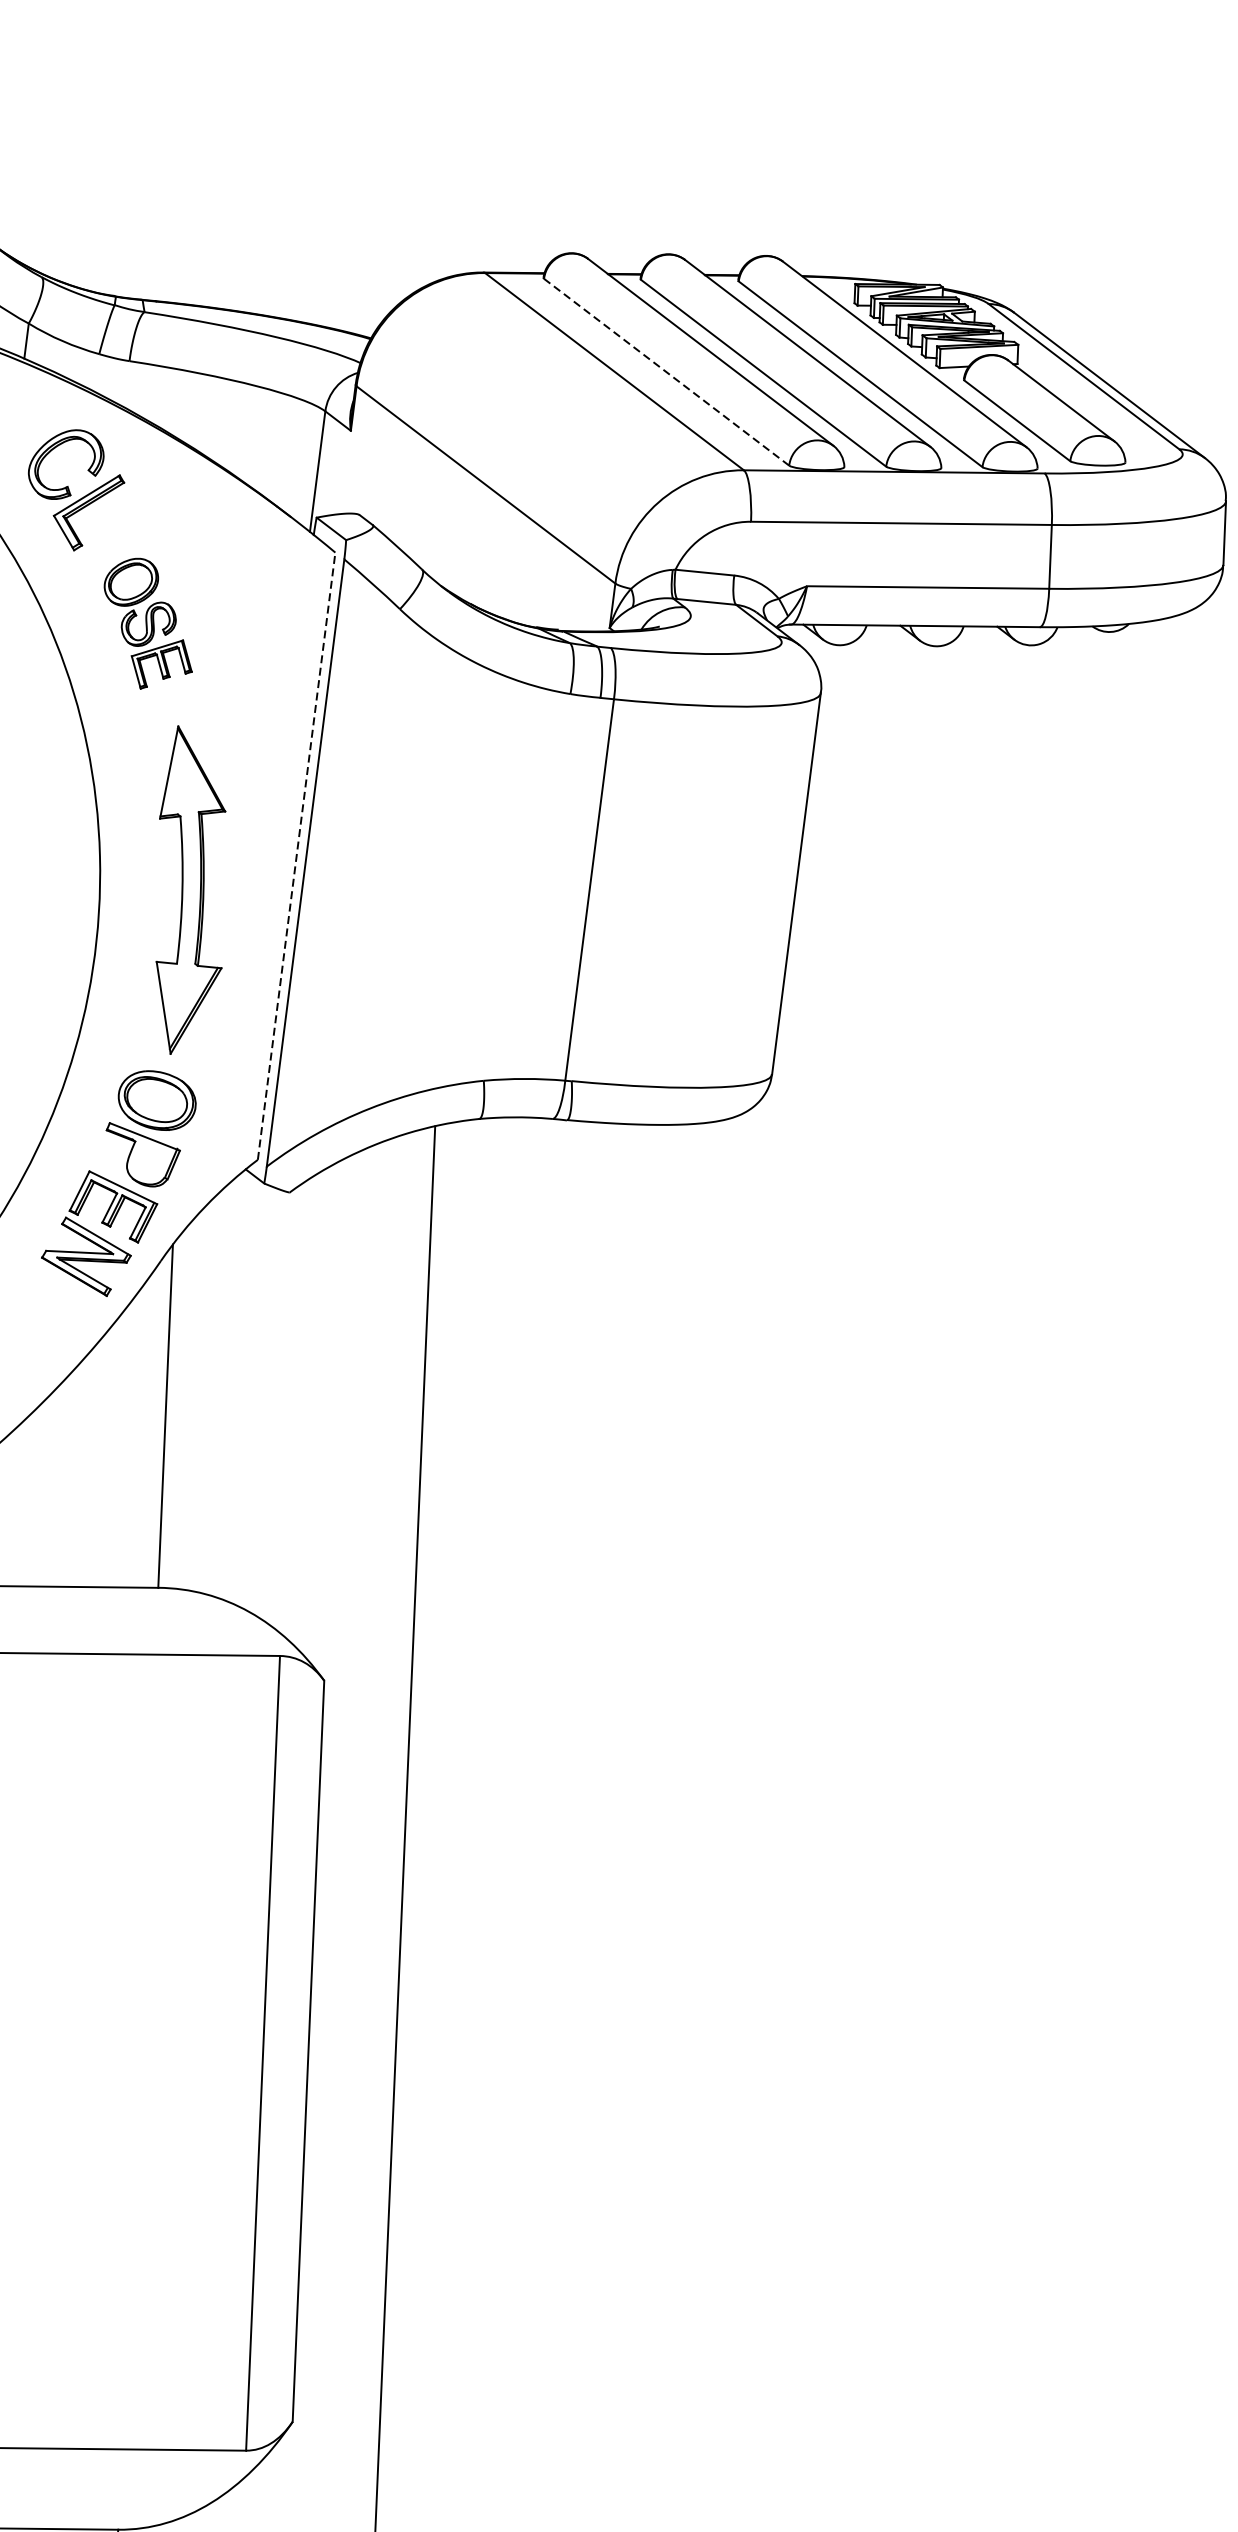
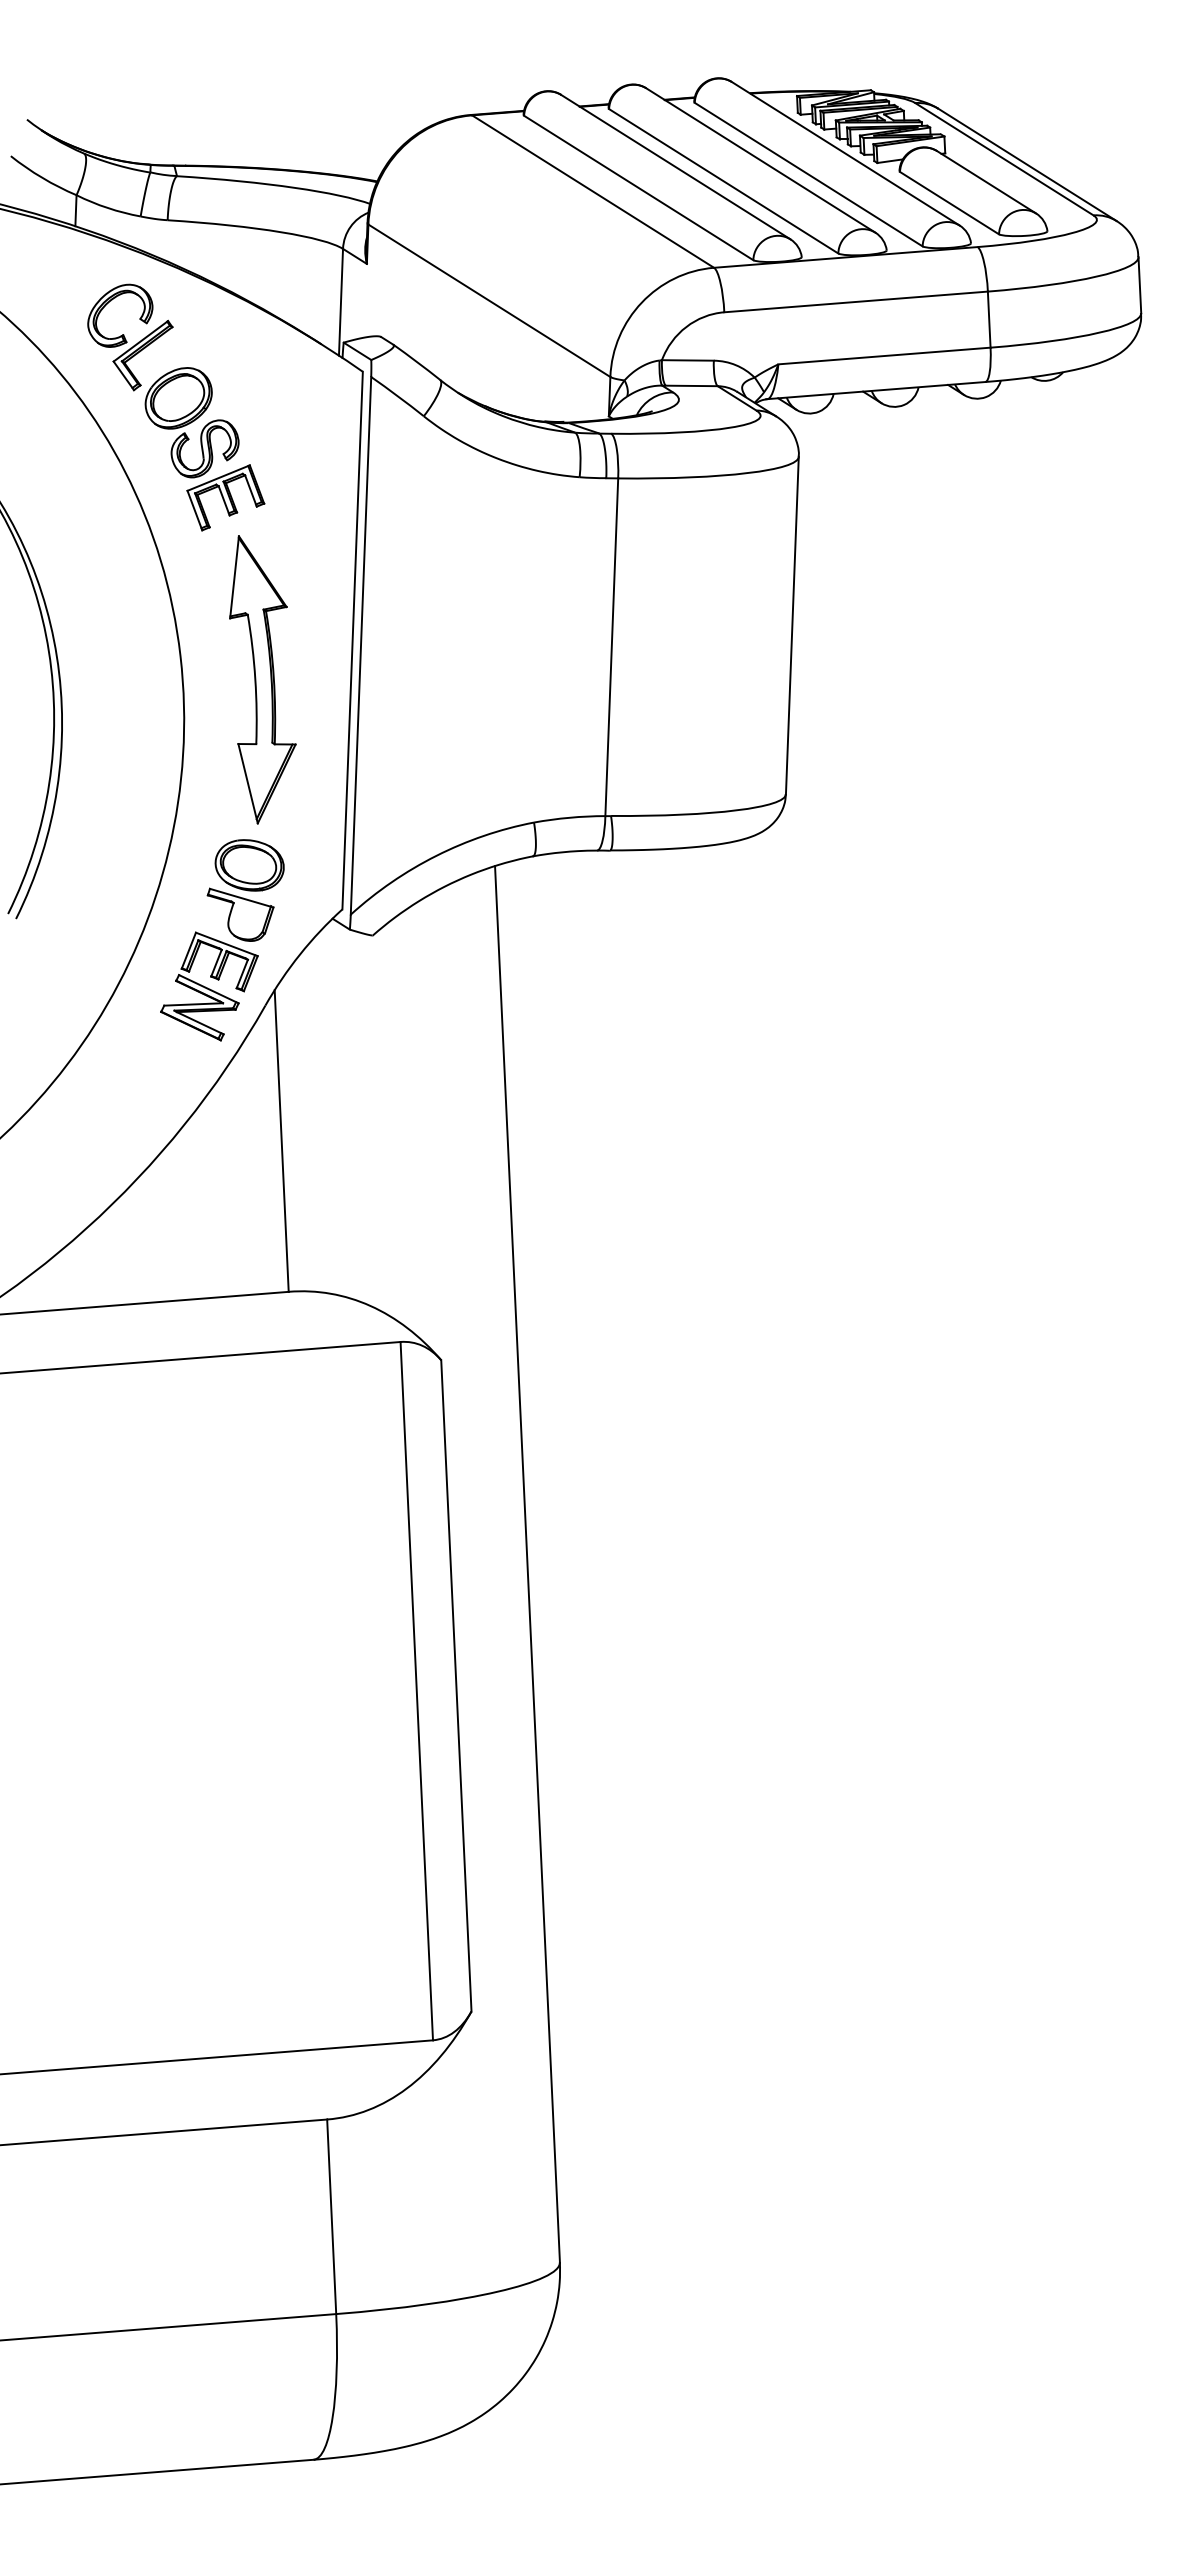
line: (666, 371) -> (638, 187), dashed -> solid
part: (148, 624) -> (204, 449), size x1.43
line: (296, 856) -> (352, 640), dashed -> solid

